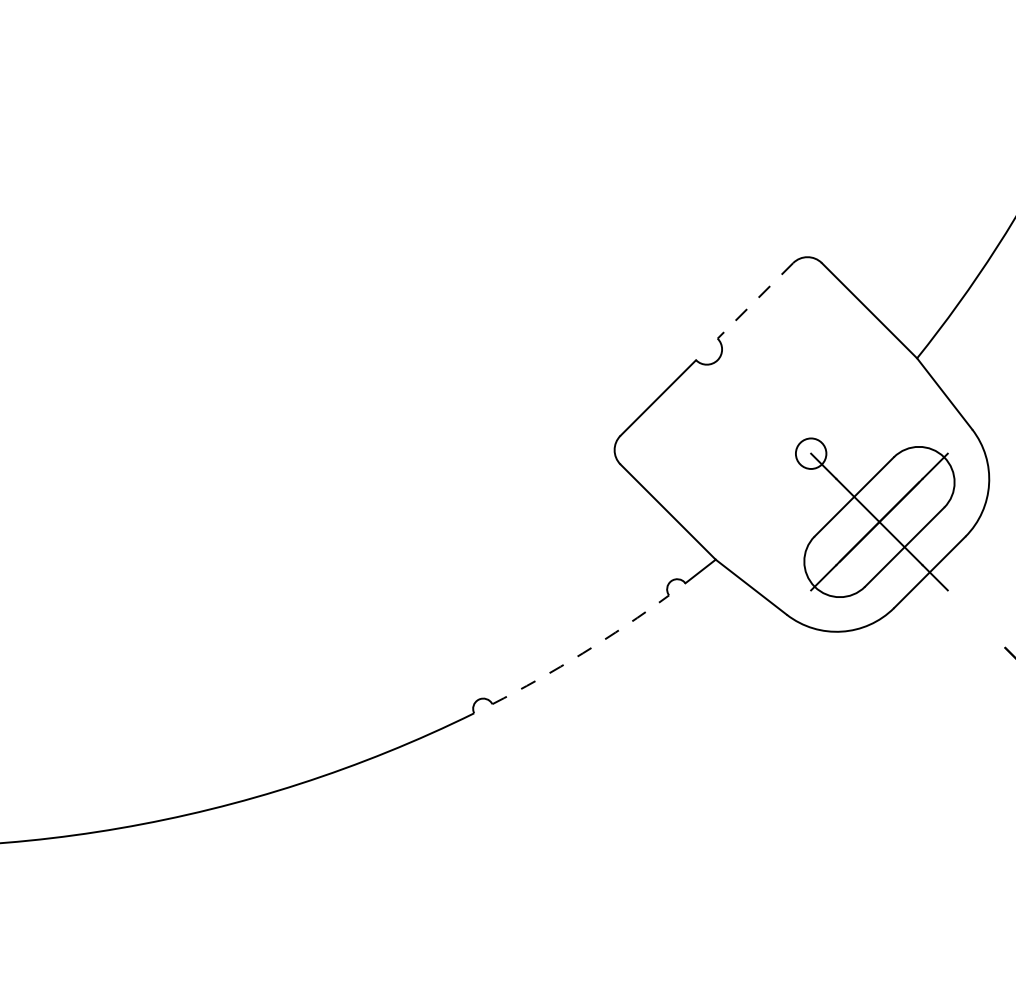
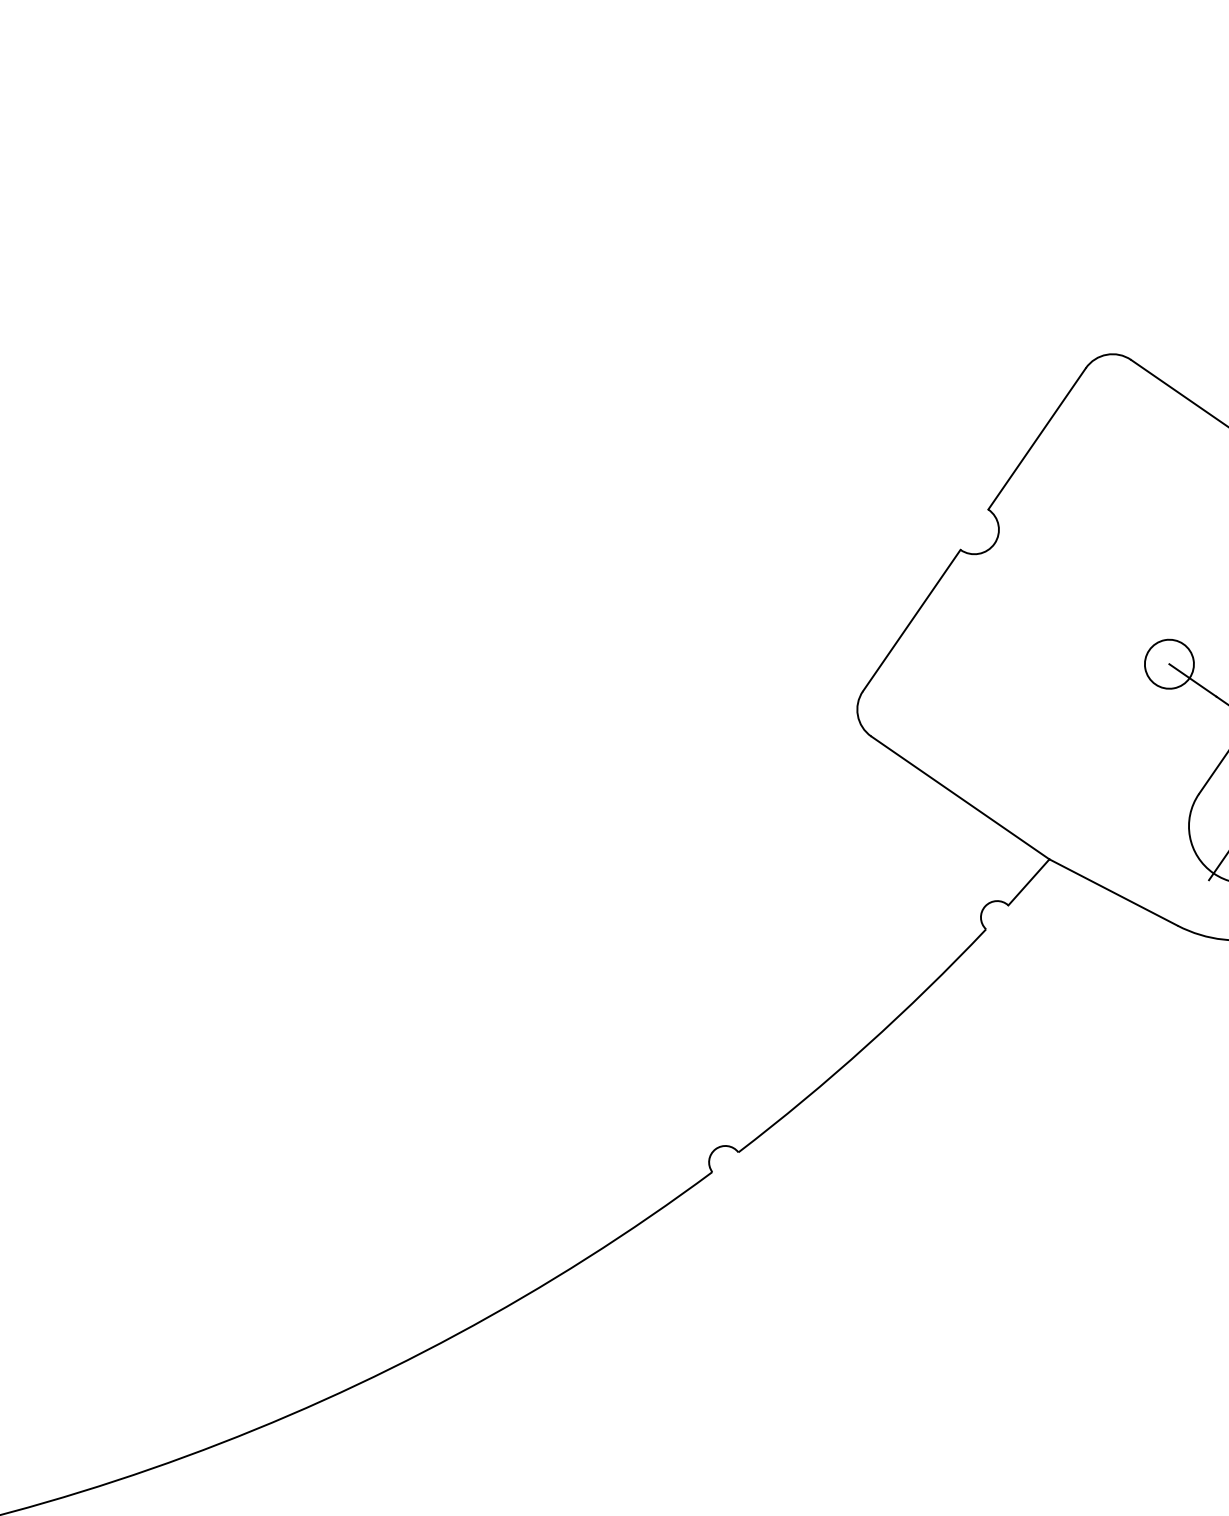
line: (755, 301) -> (1037, 439), dashed -> solid
arc: (582, 653) -> (866, 1046), dashed -> solid

